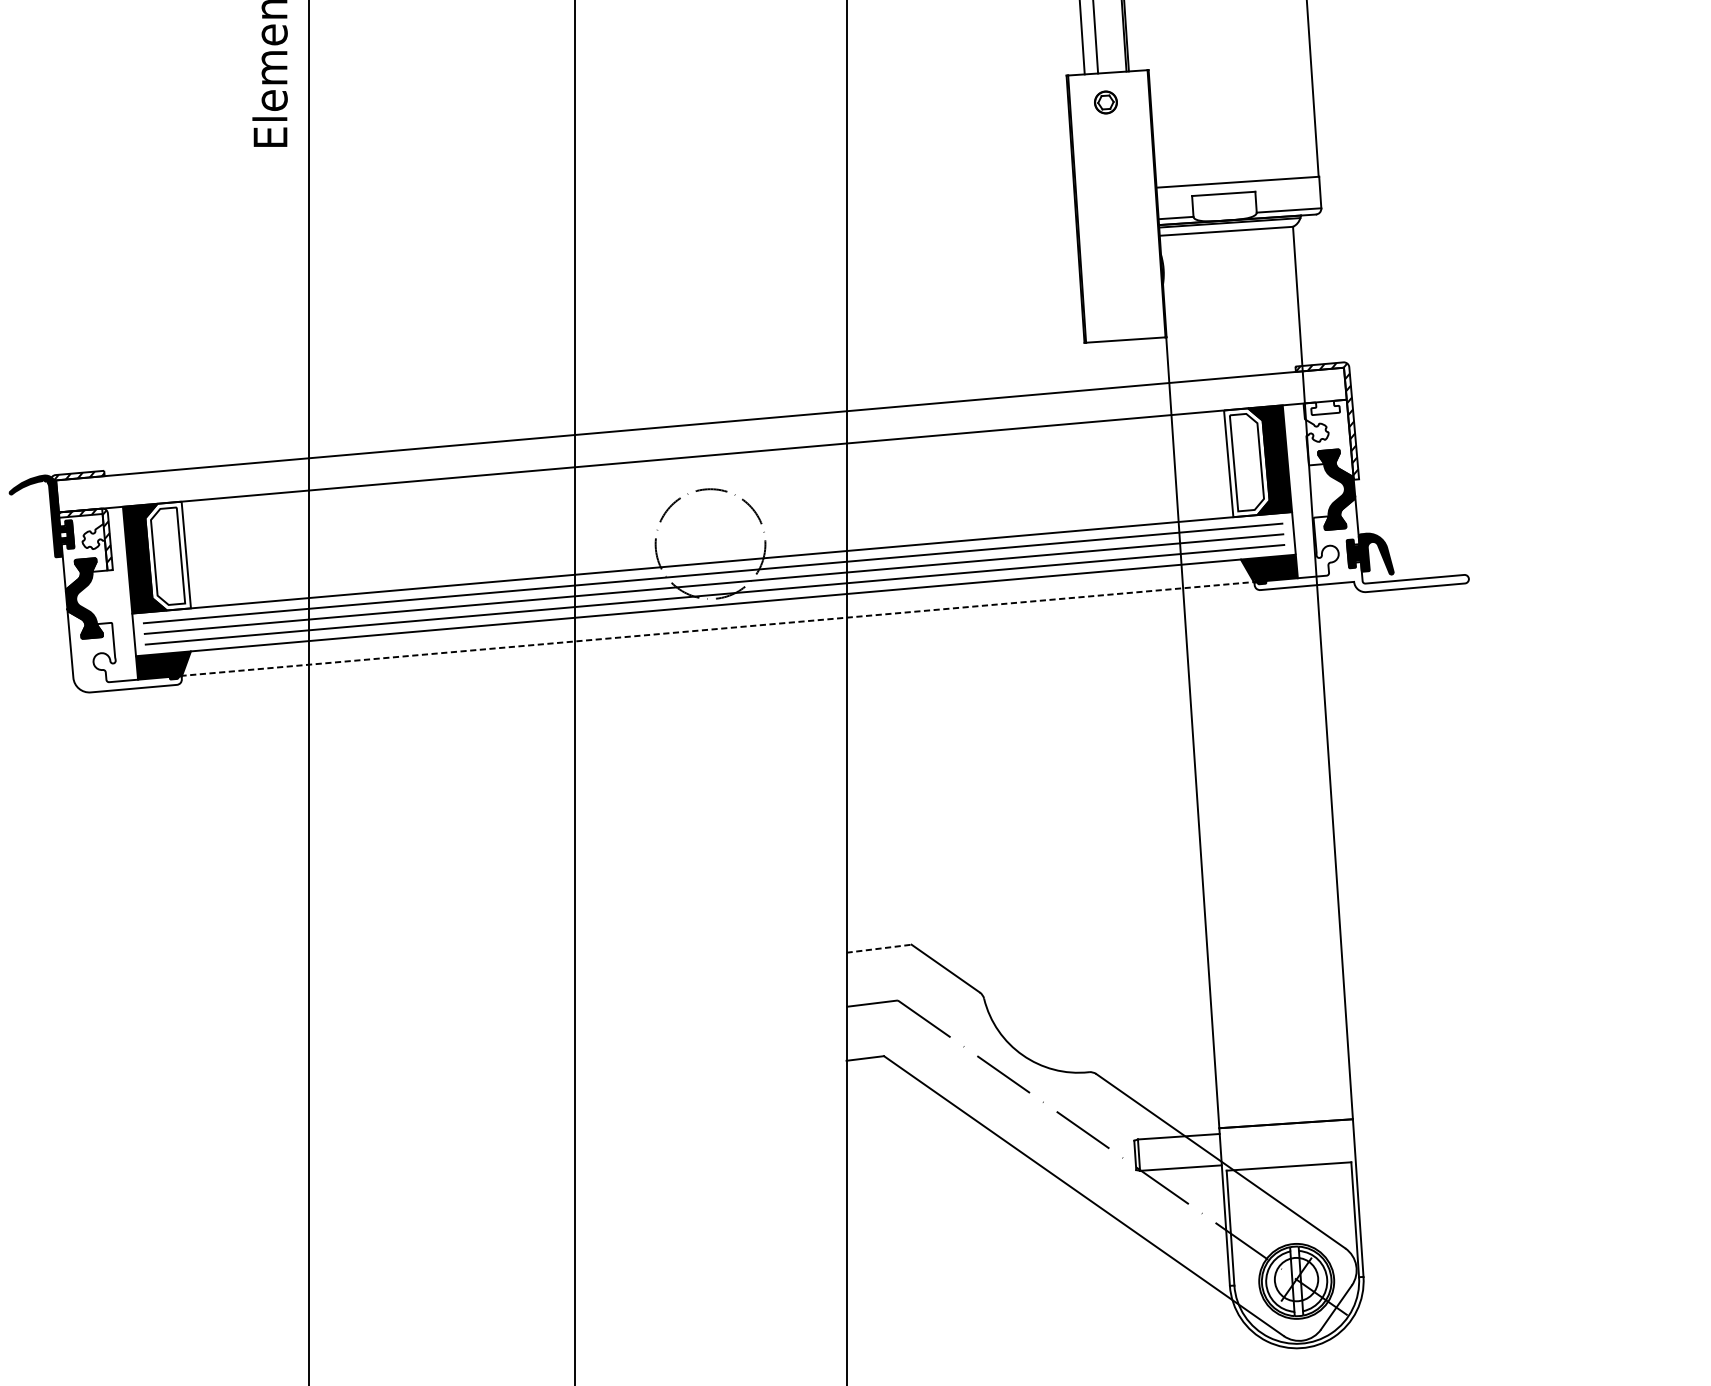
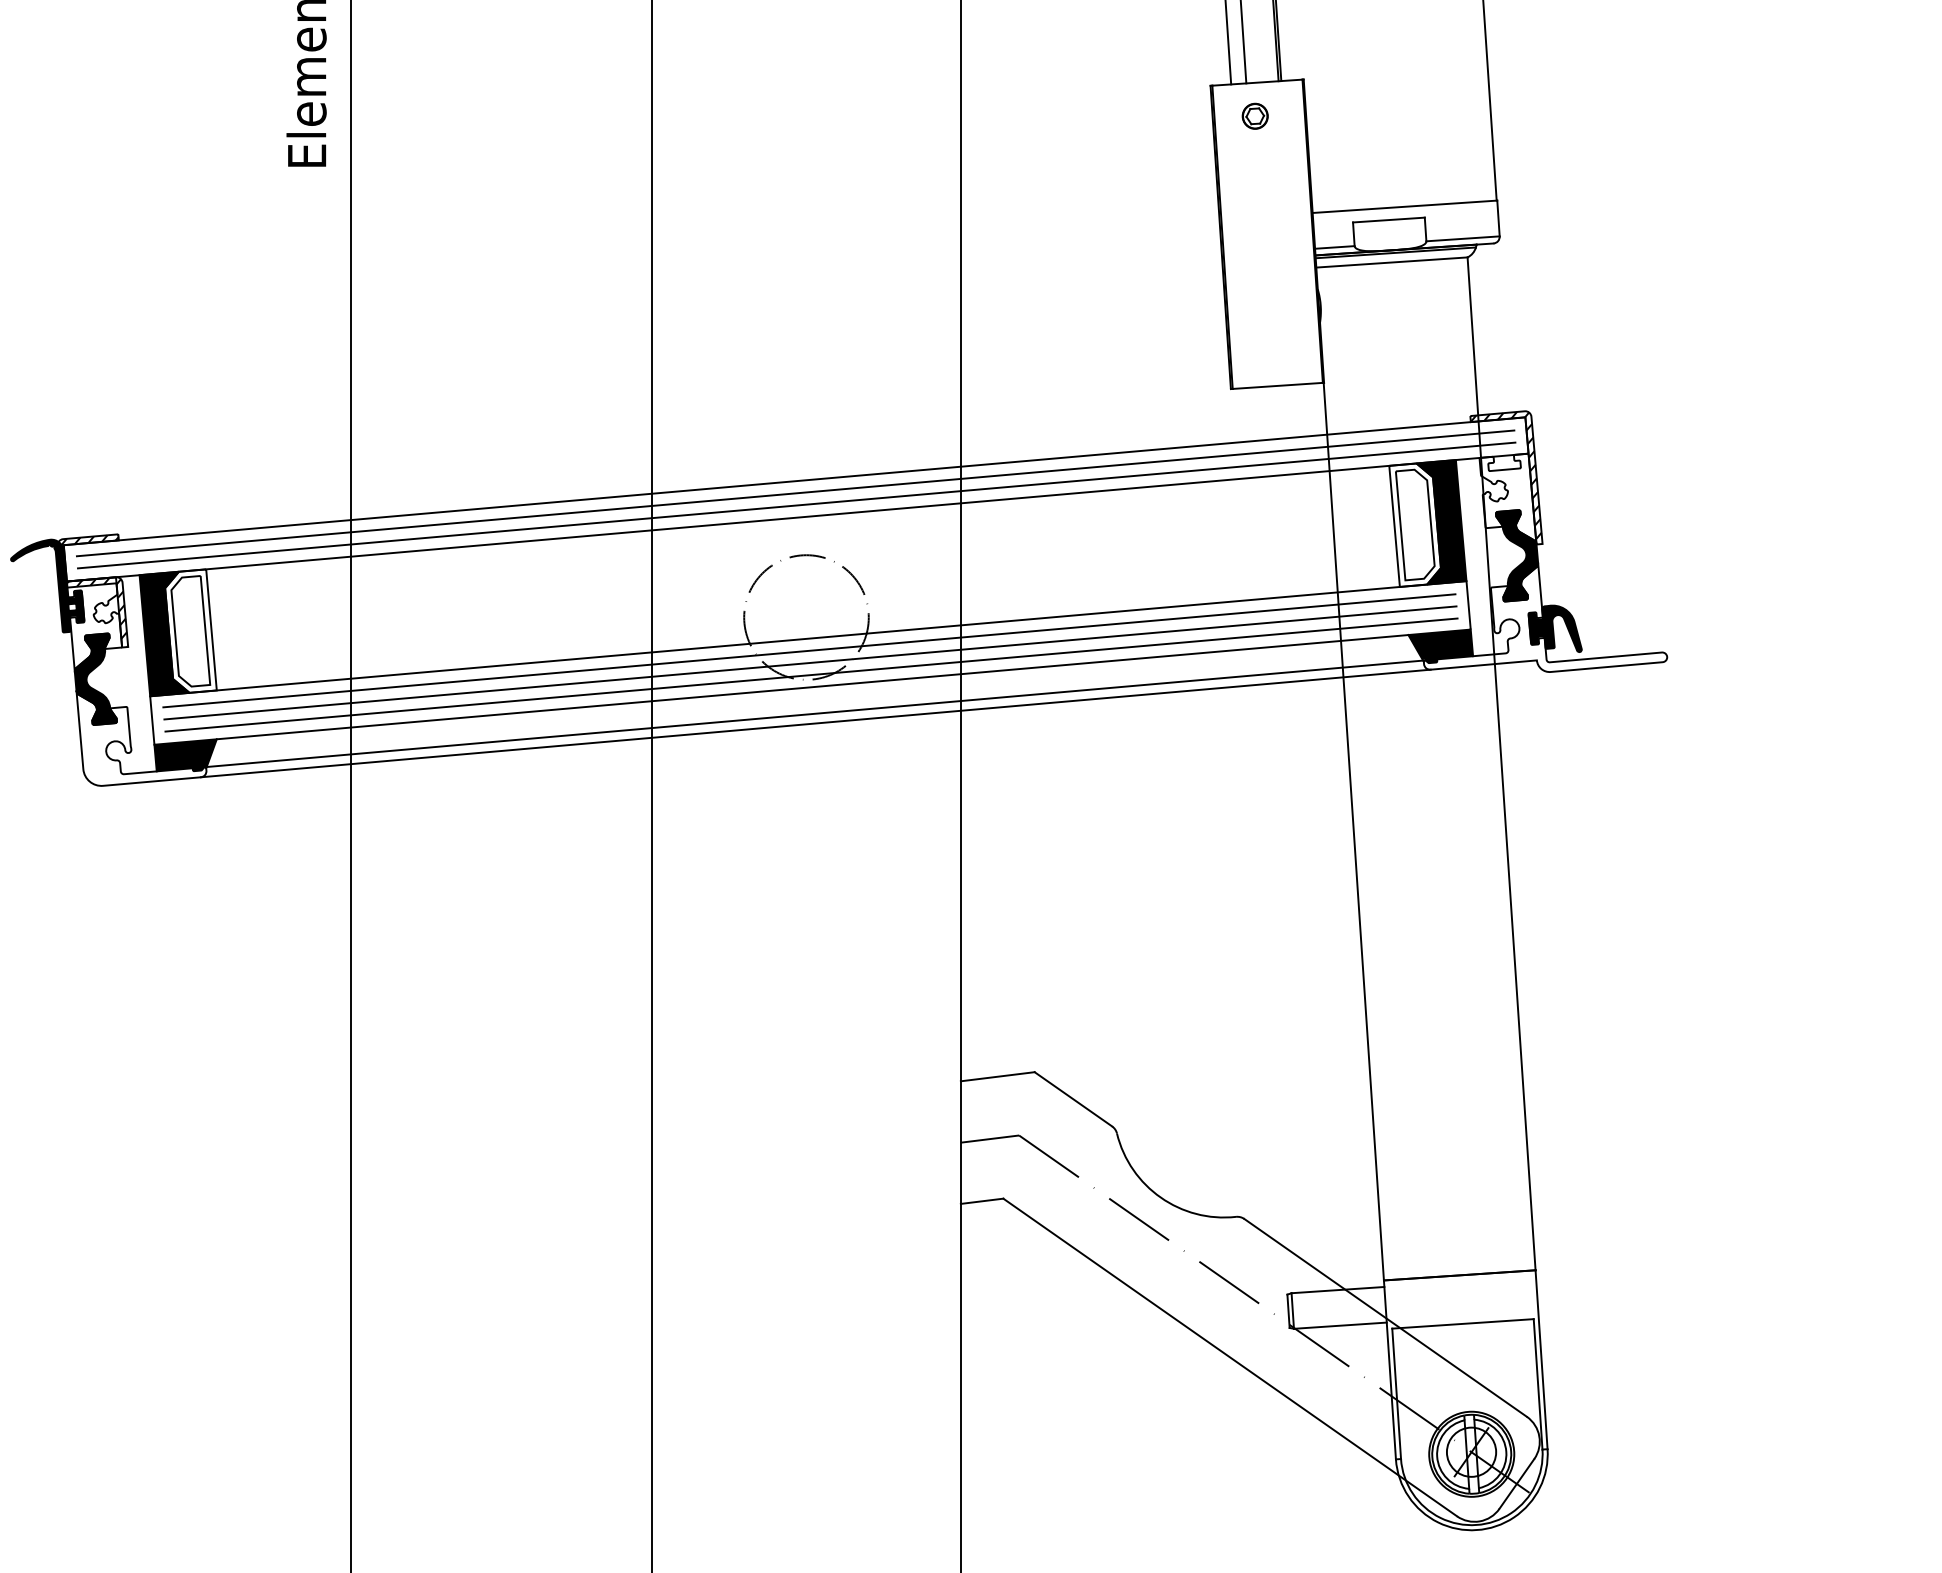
line: (700, 434) -> (795, 493), added
line: (701, 445) -> (796, 505), added
line: (718, 628) -> (815, 713), dashed -> solid
line: (718, 637) -> (815, 723), added
line: (879, 948) -> (998, 1076), dashed -> solid

